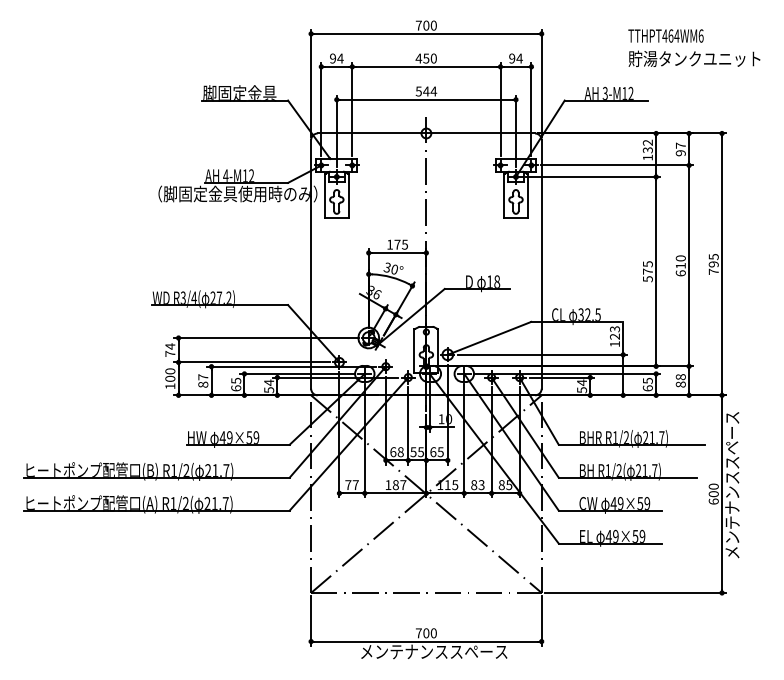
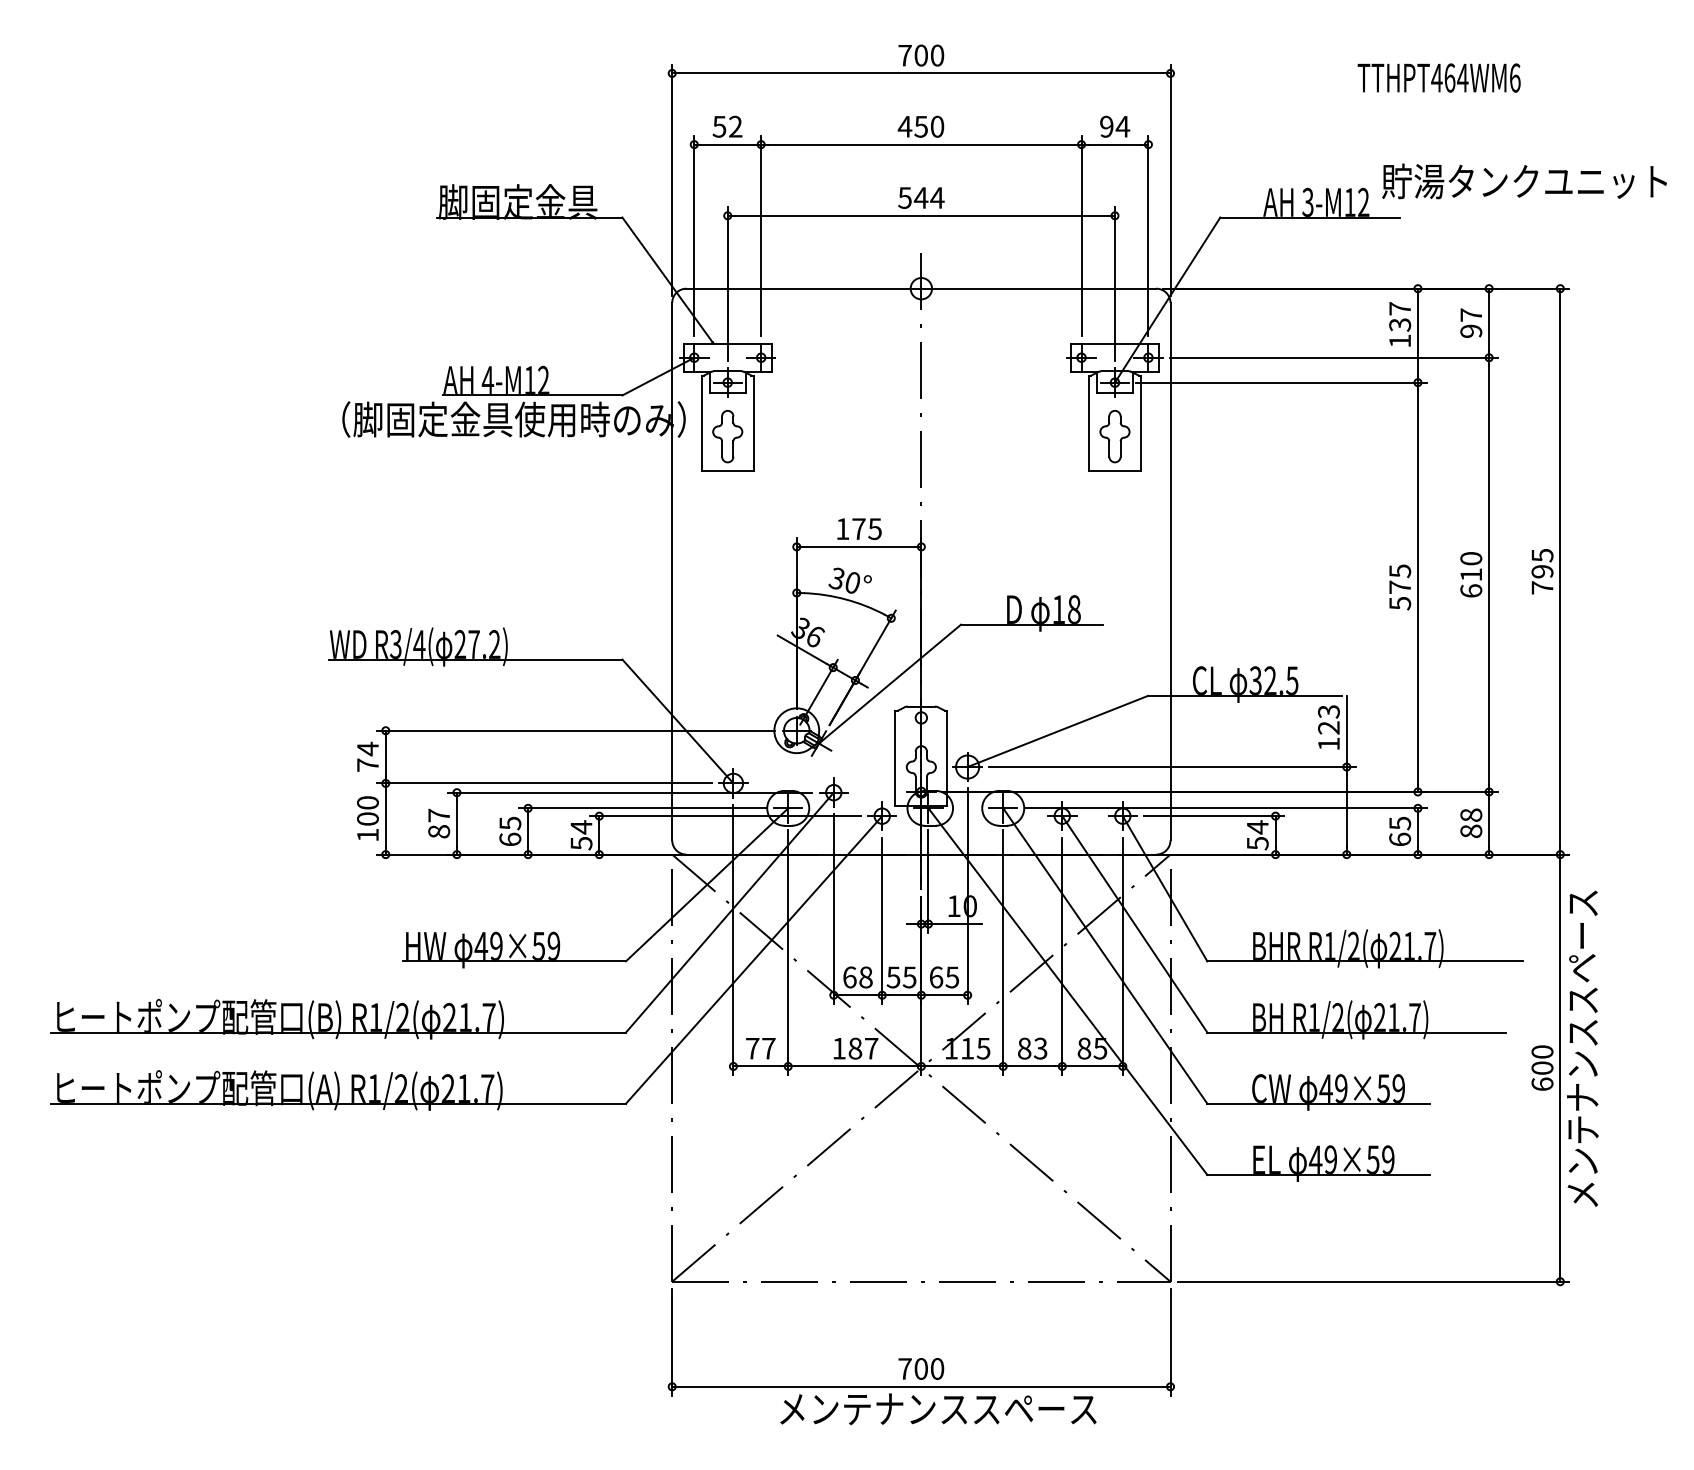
text: (336, 58) -> (727, 126), 94 -> 52
text: (694, 58) -> (1524, 180), moved
text: (647, 142) -> (1399, 308), 132 -> 137

